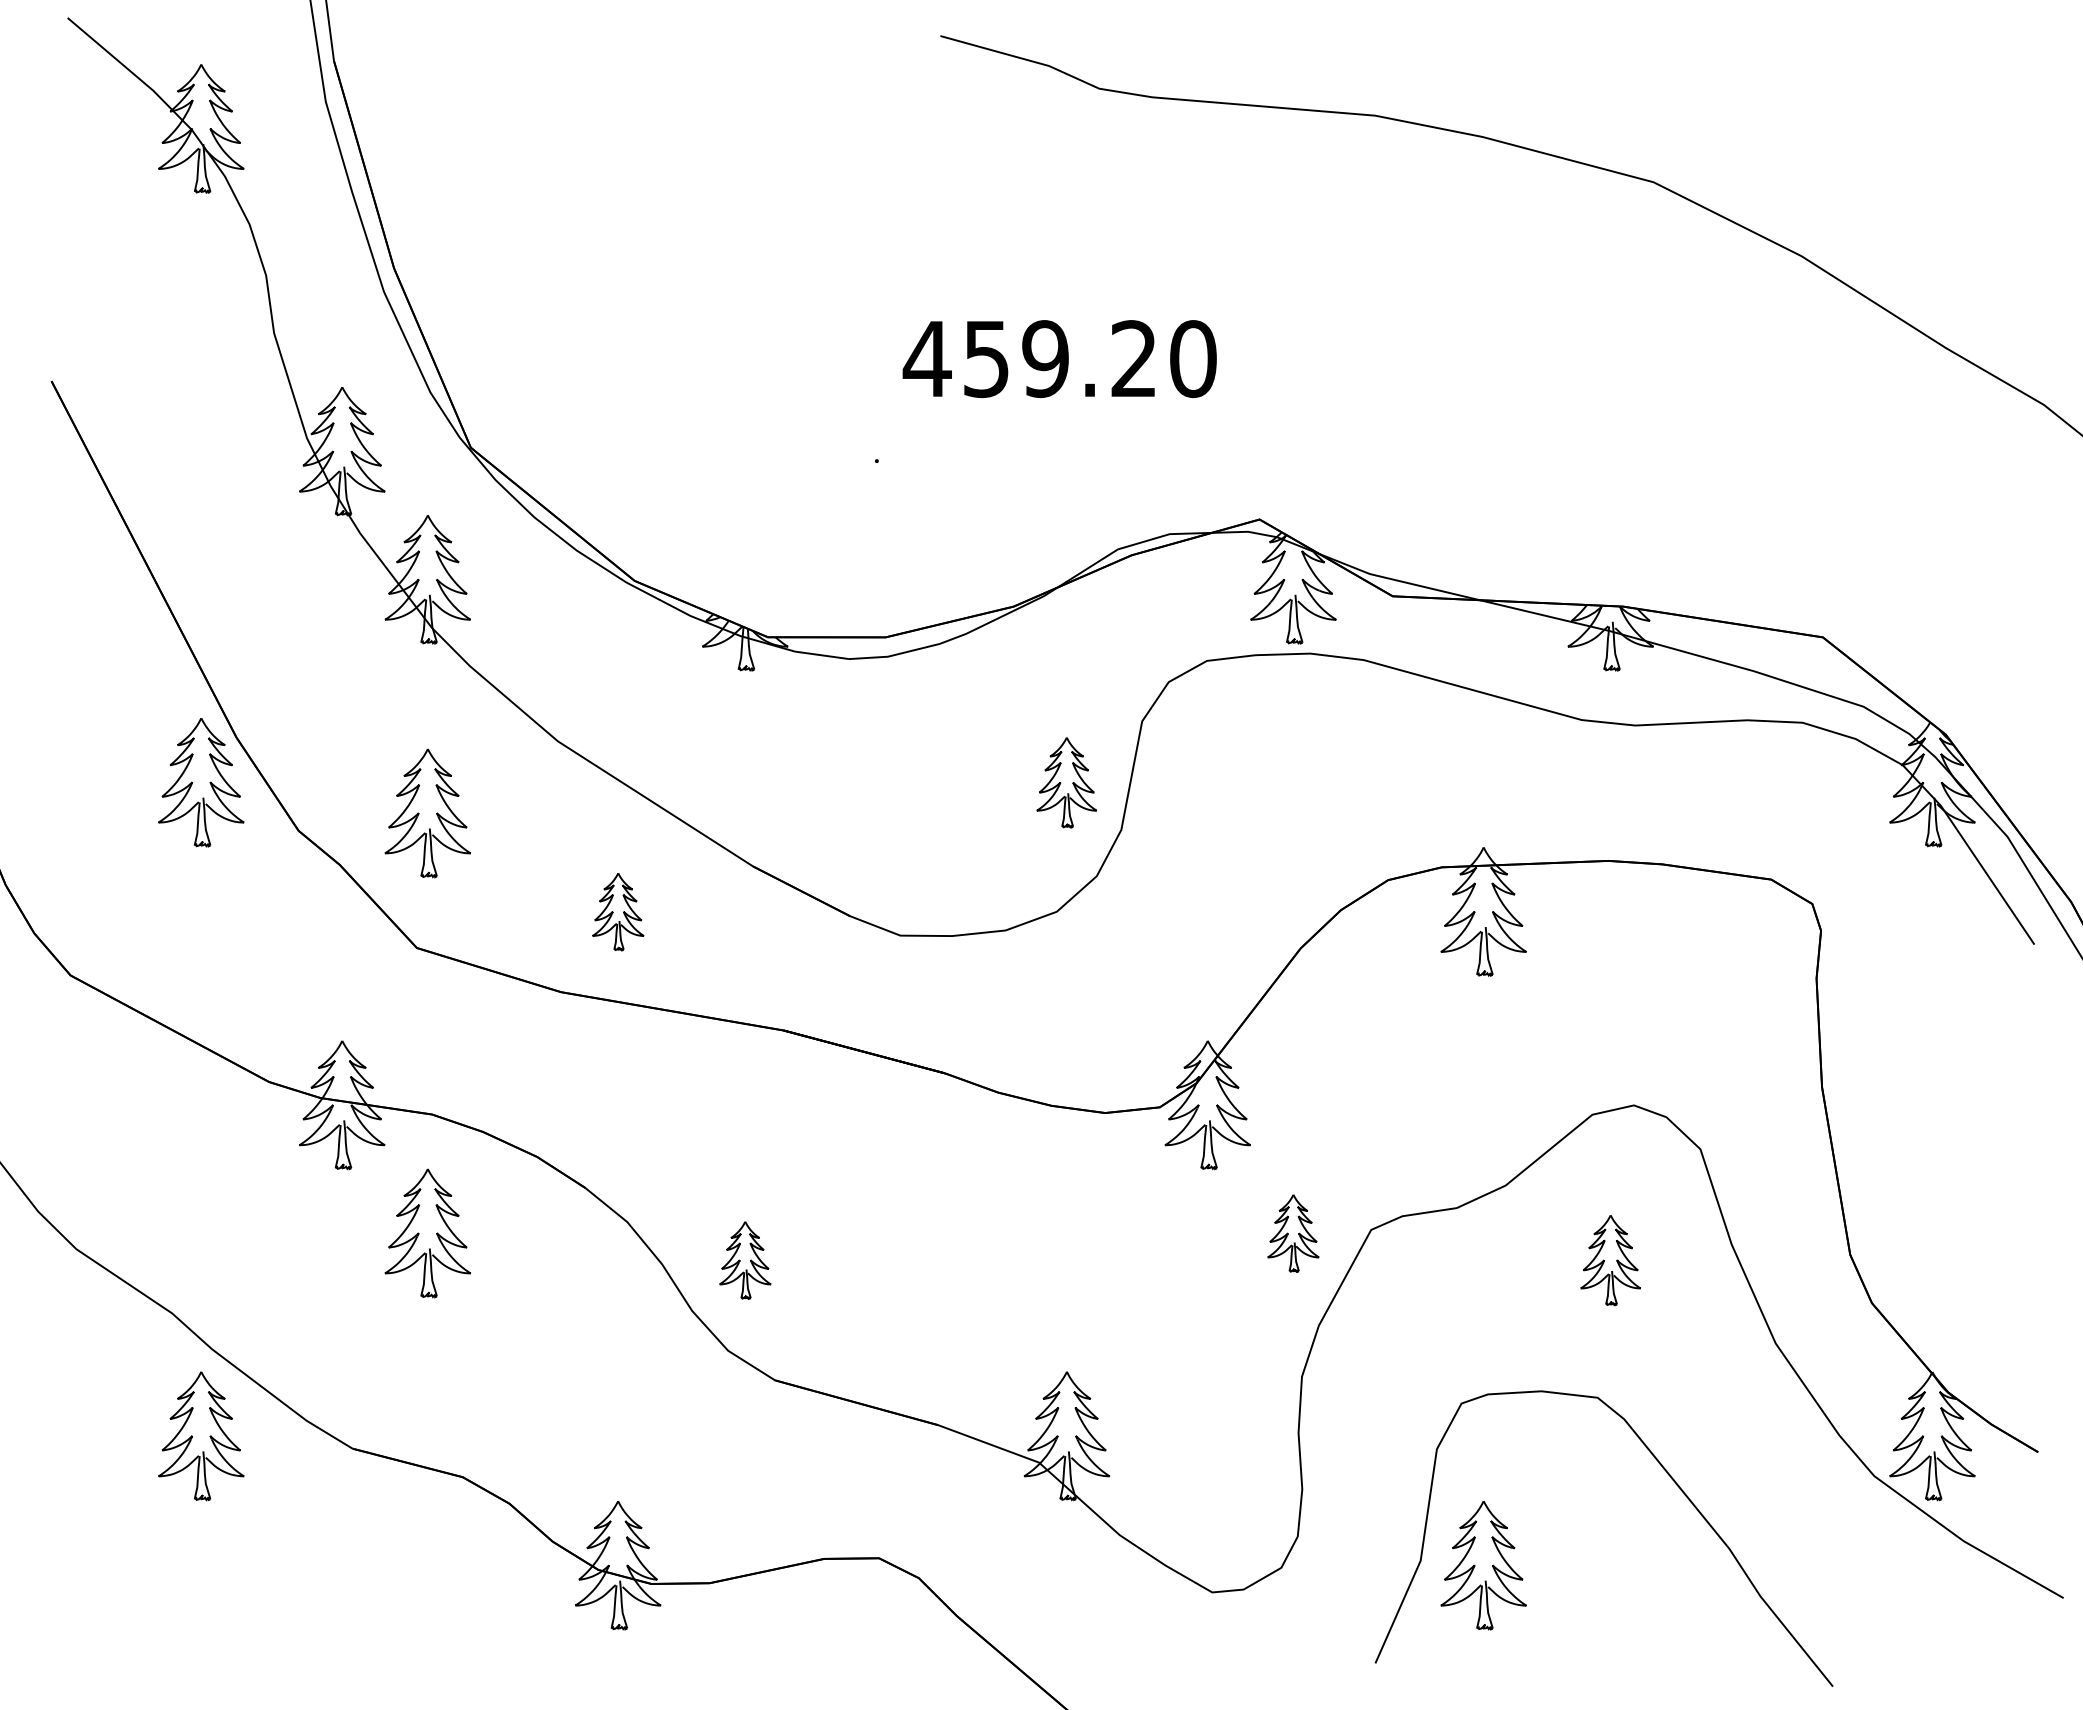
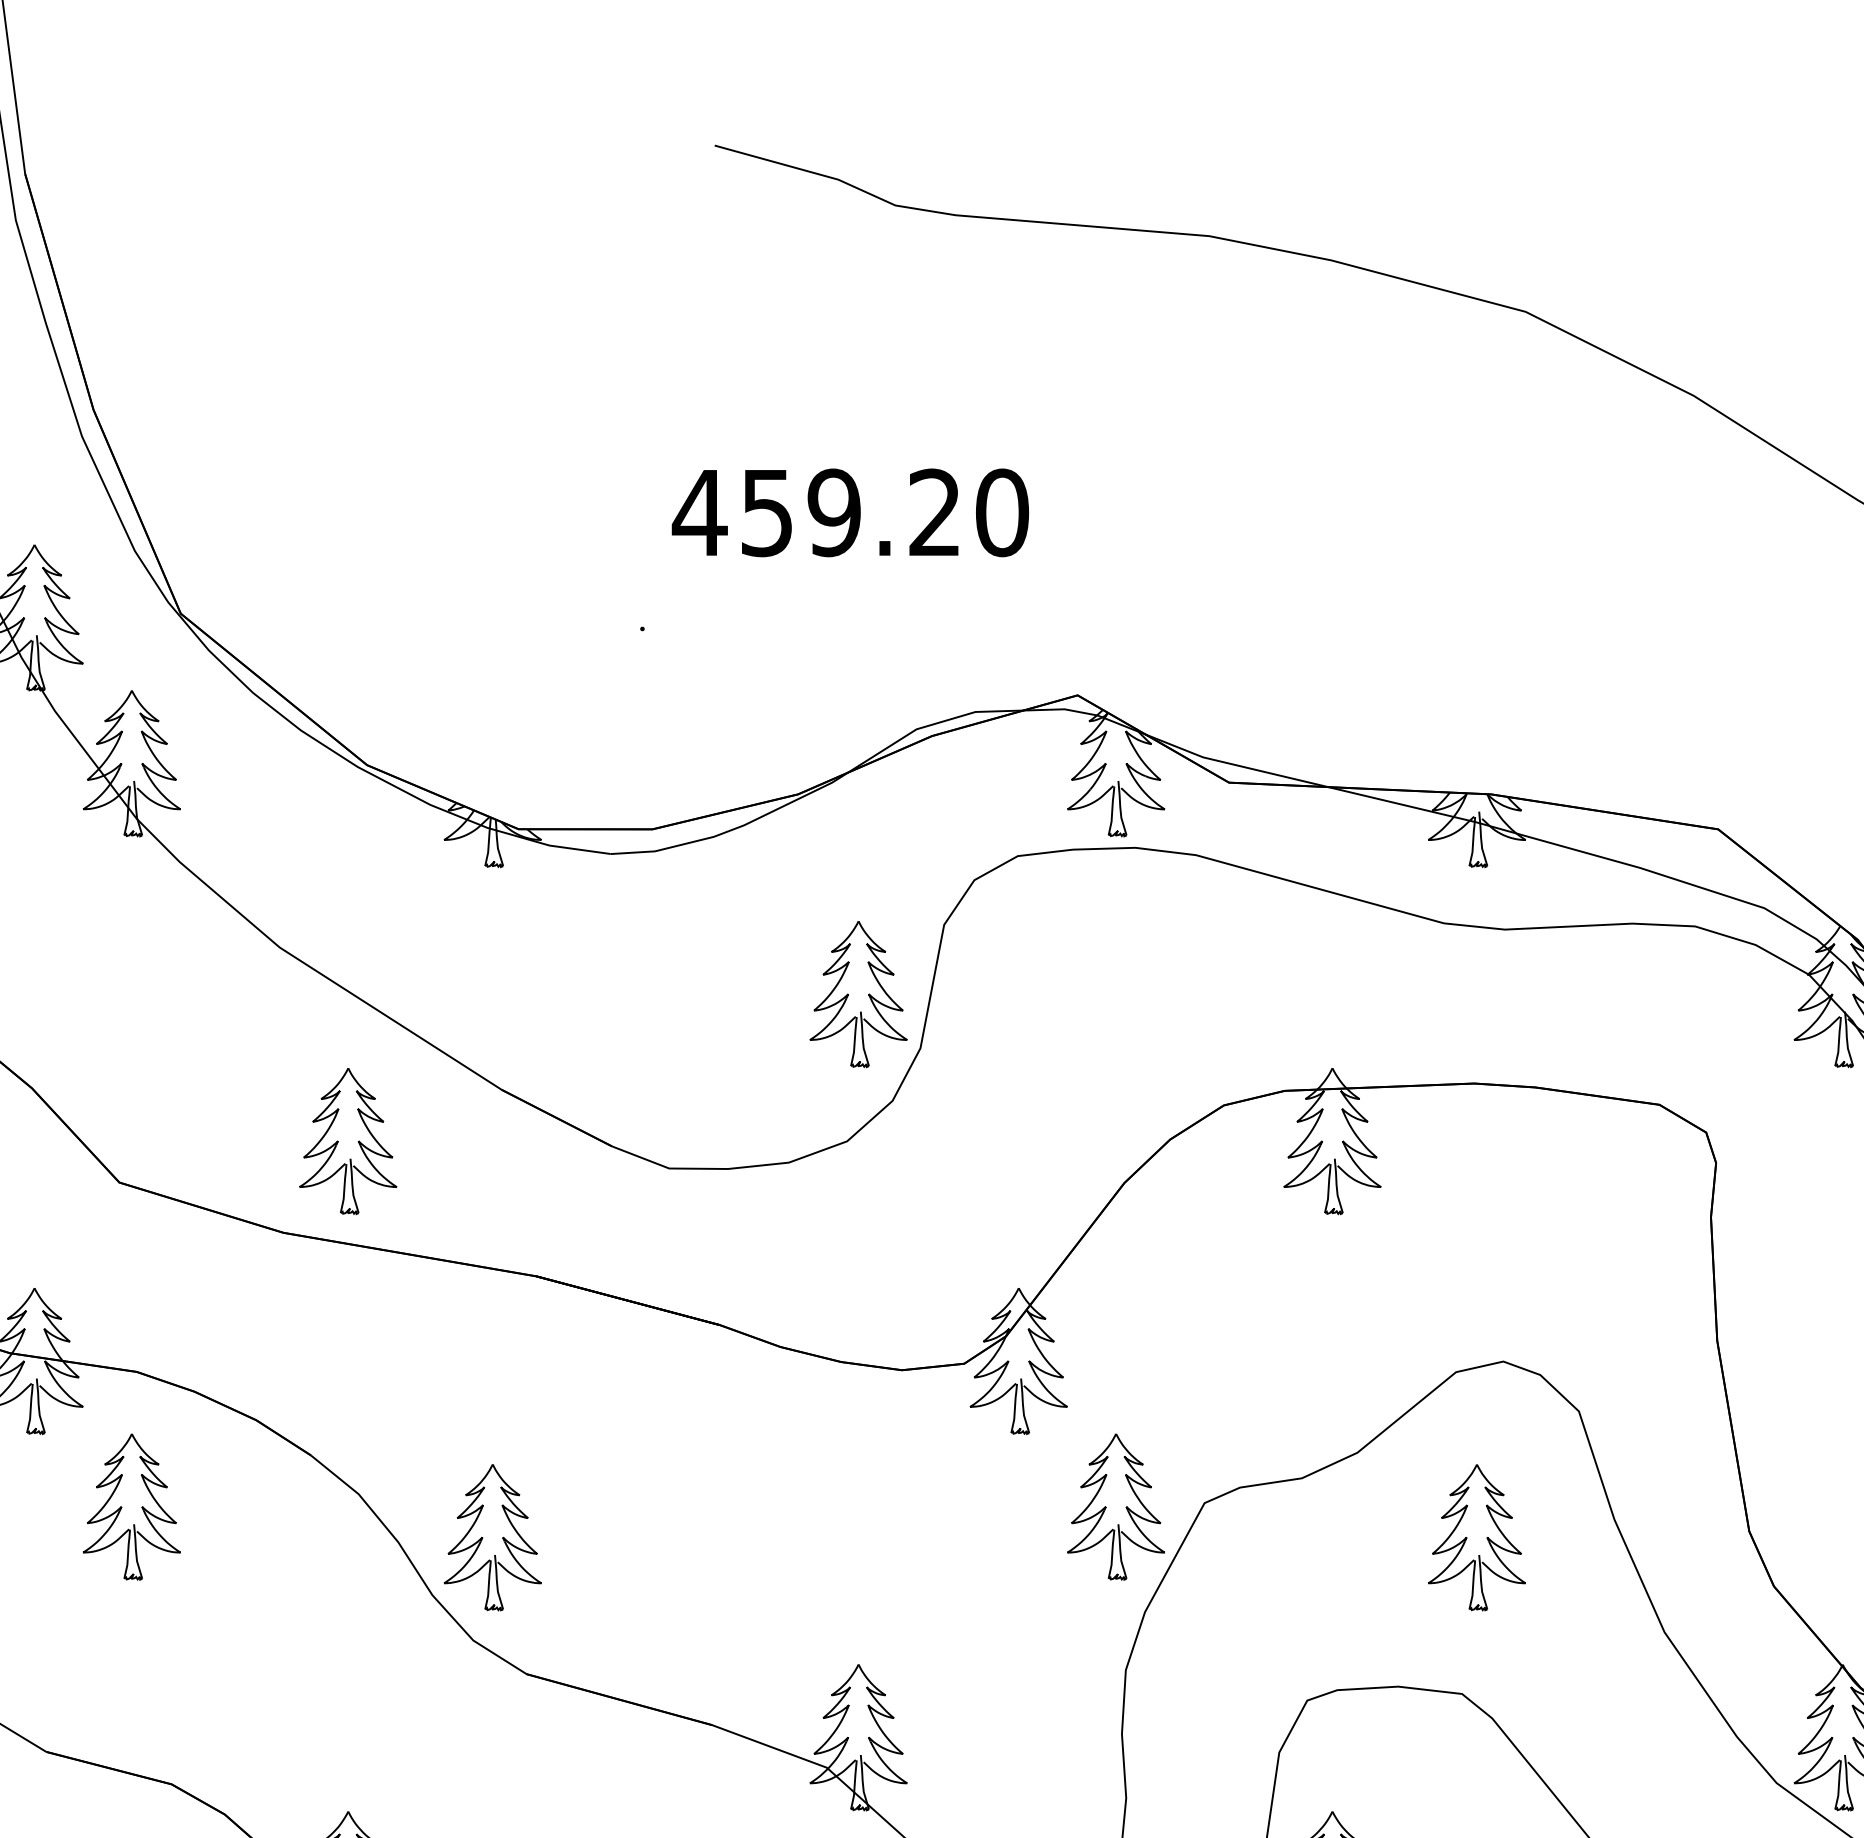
part: (1066, 782) -> (858, 994), size x1.43
part: (427, 813) -> (131, 1029), removed
part: (618, 911) -> (348, 1141), size x1.67
part: (1293, 1233) -> (1116, 1507), size x1.67
part: (745, 1260) -> (493, 1537), size x1.67
part: (1610, 1260) -> (1476, 1537), size x1.43

